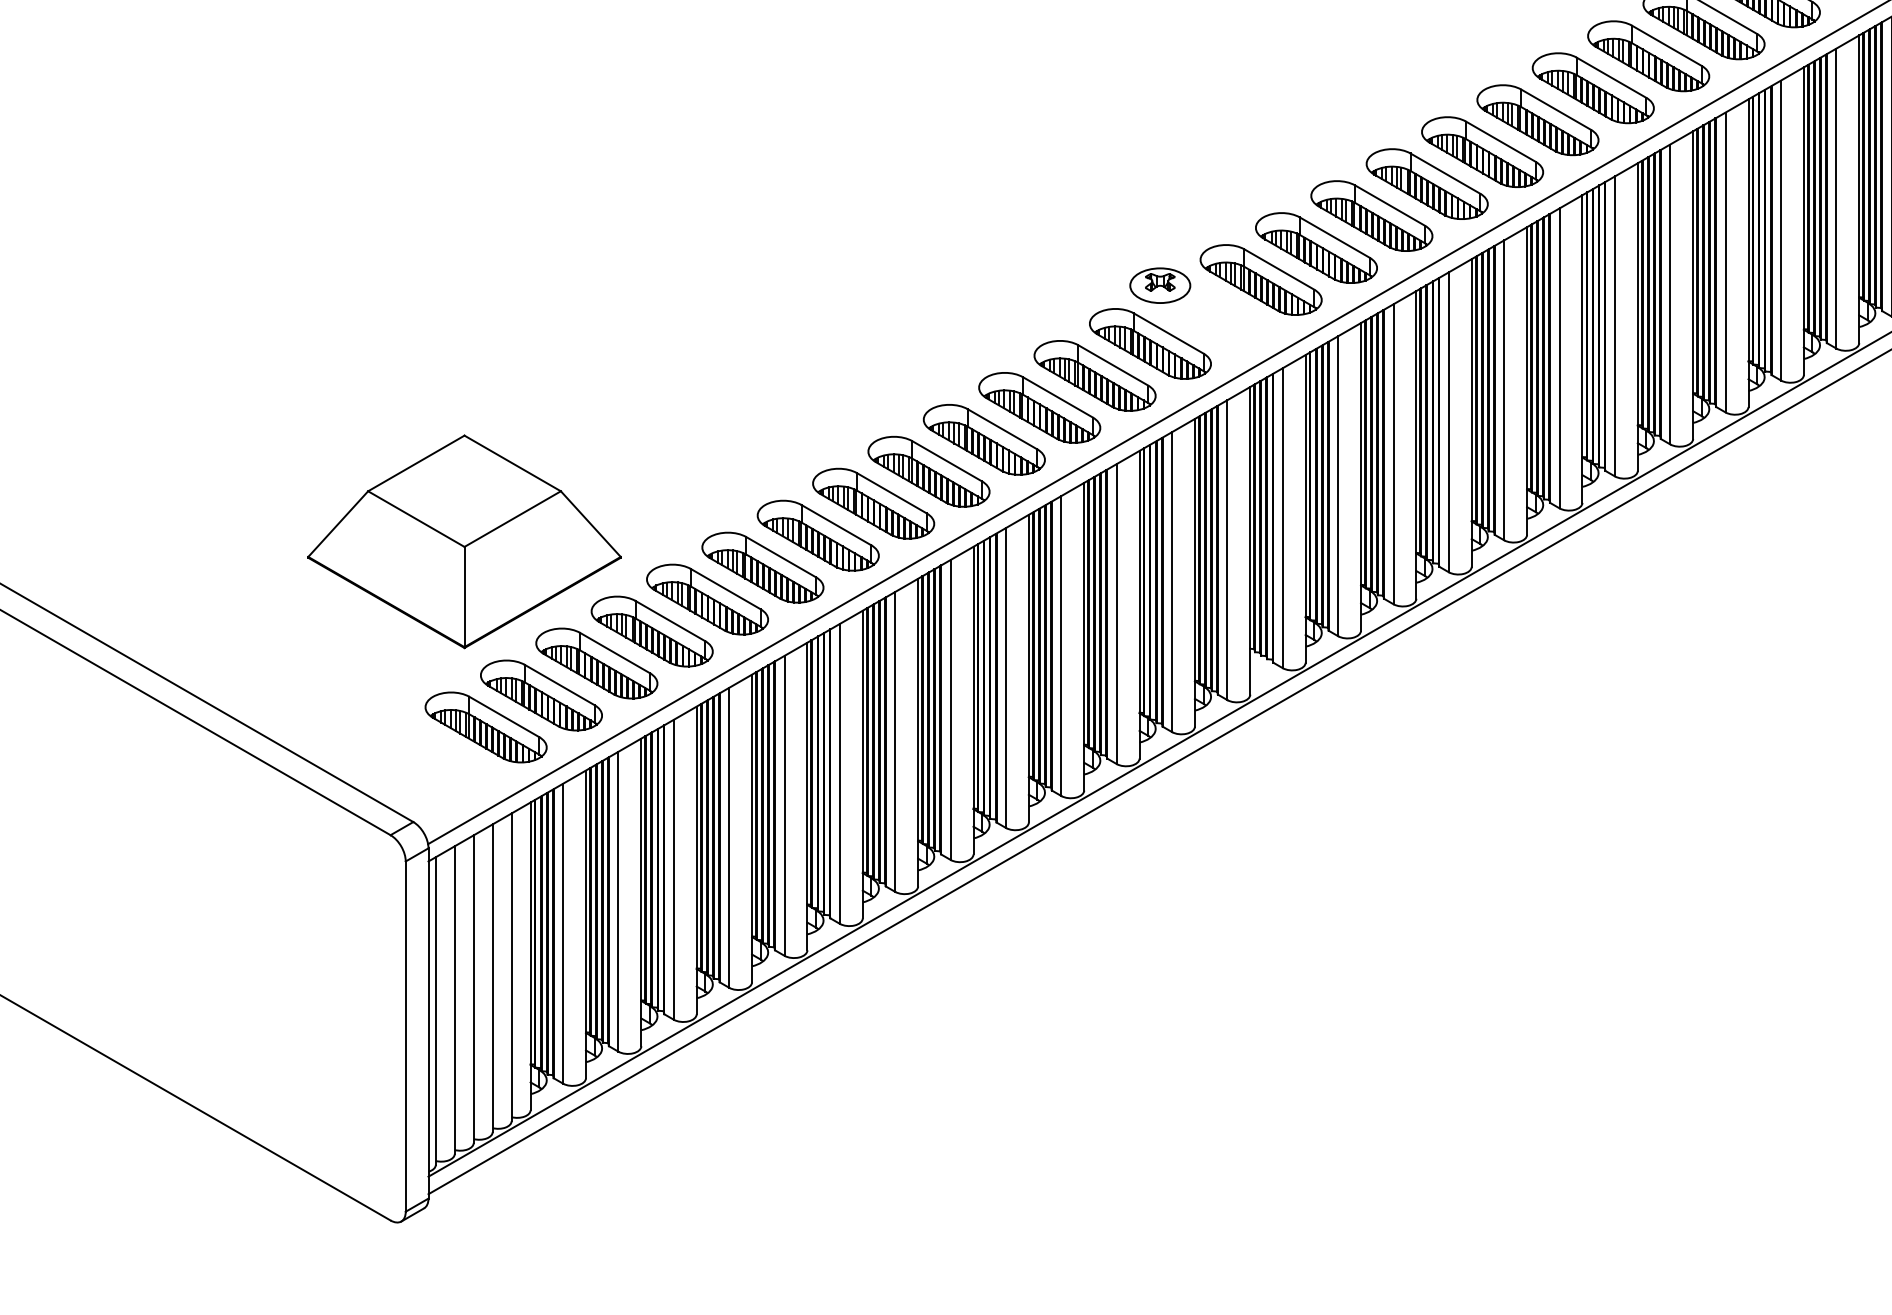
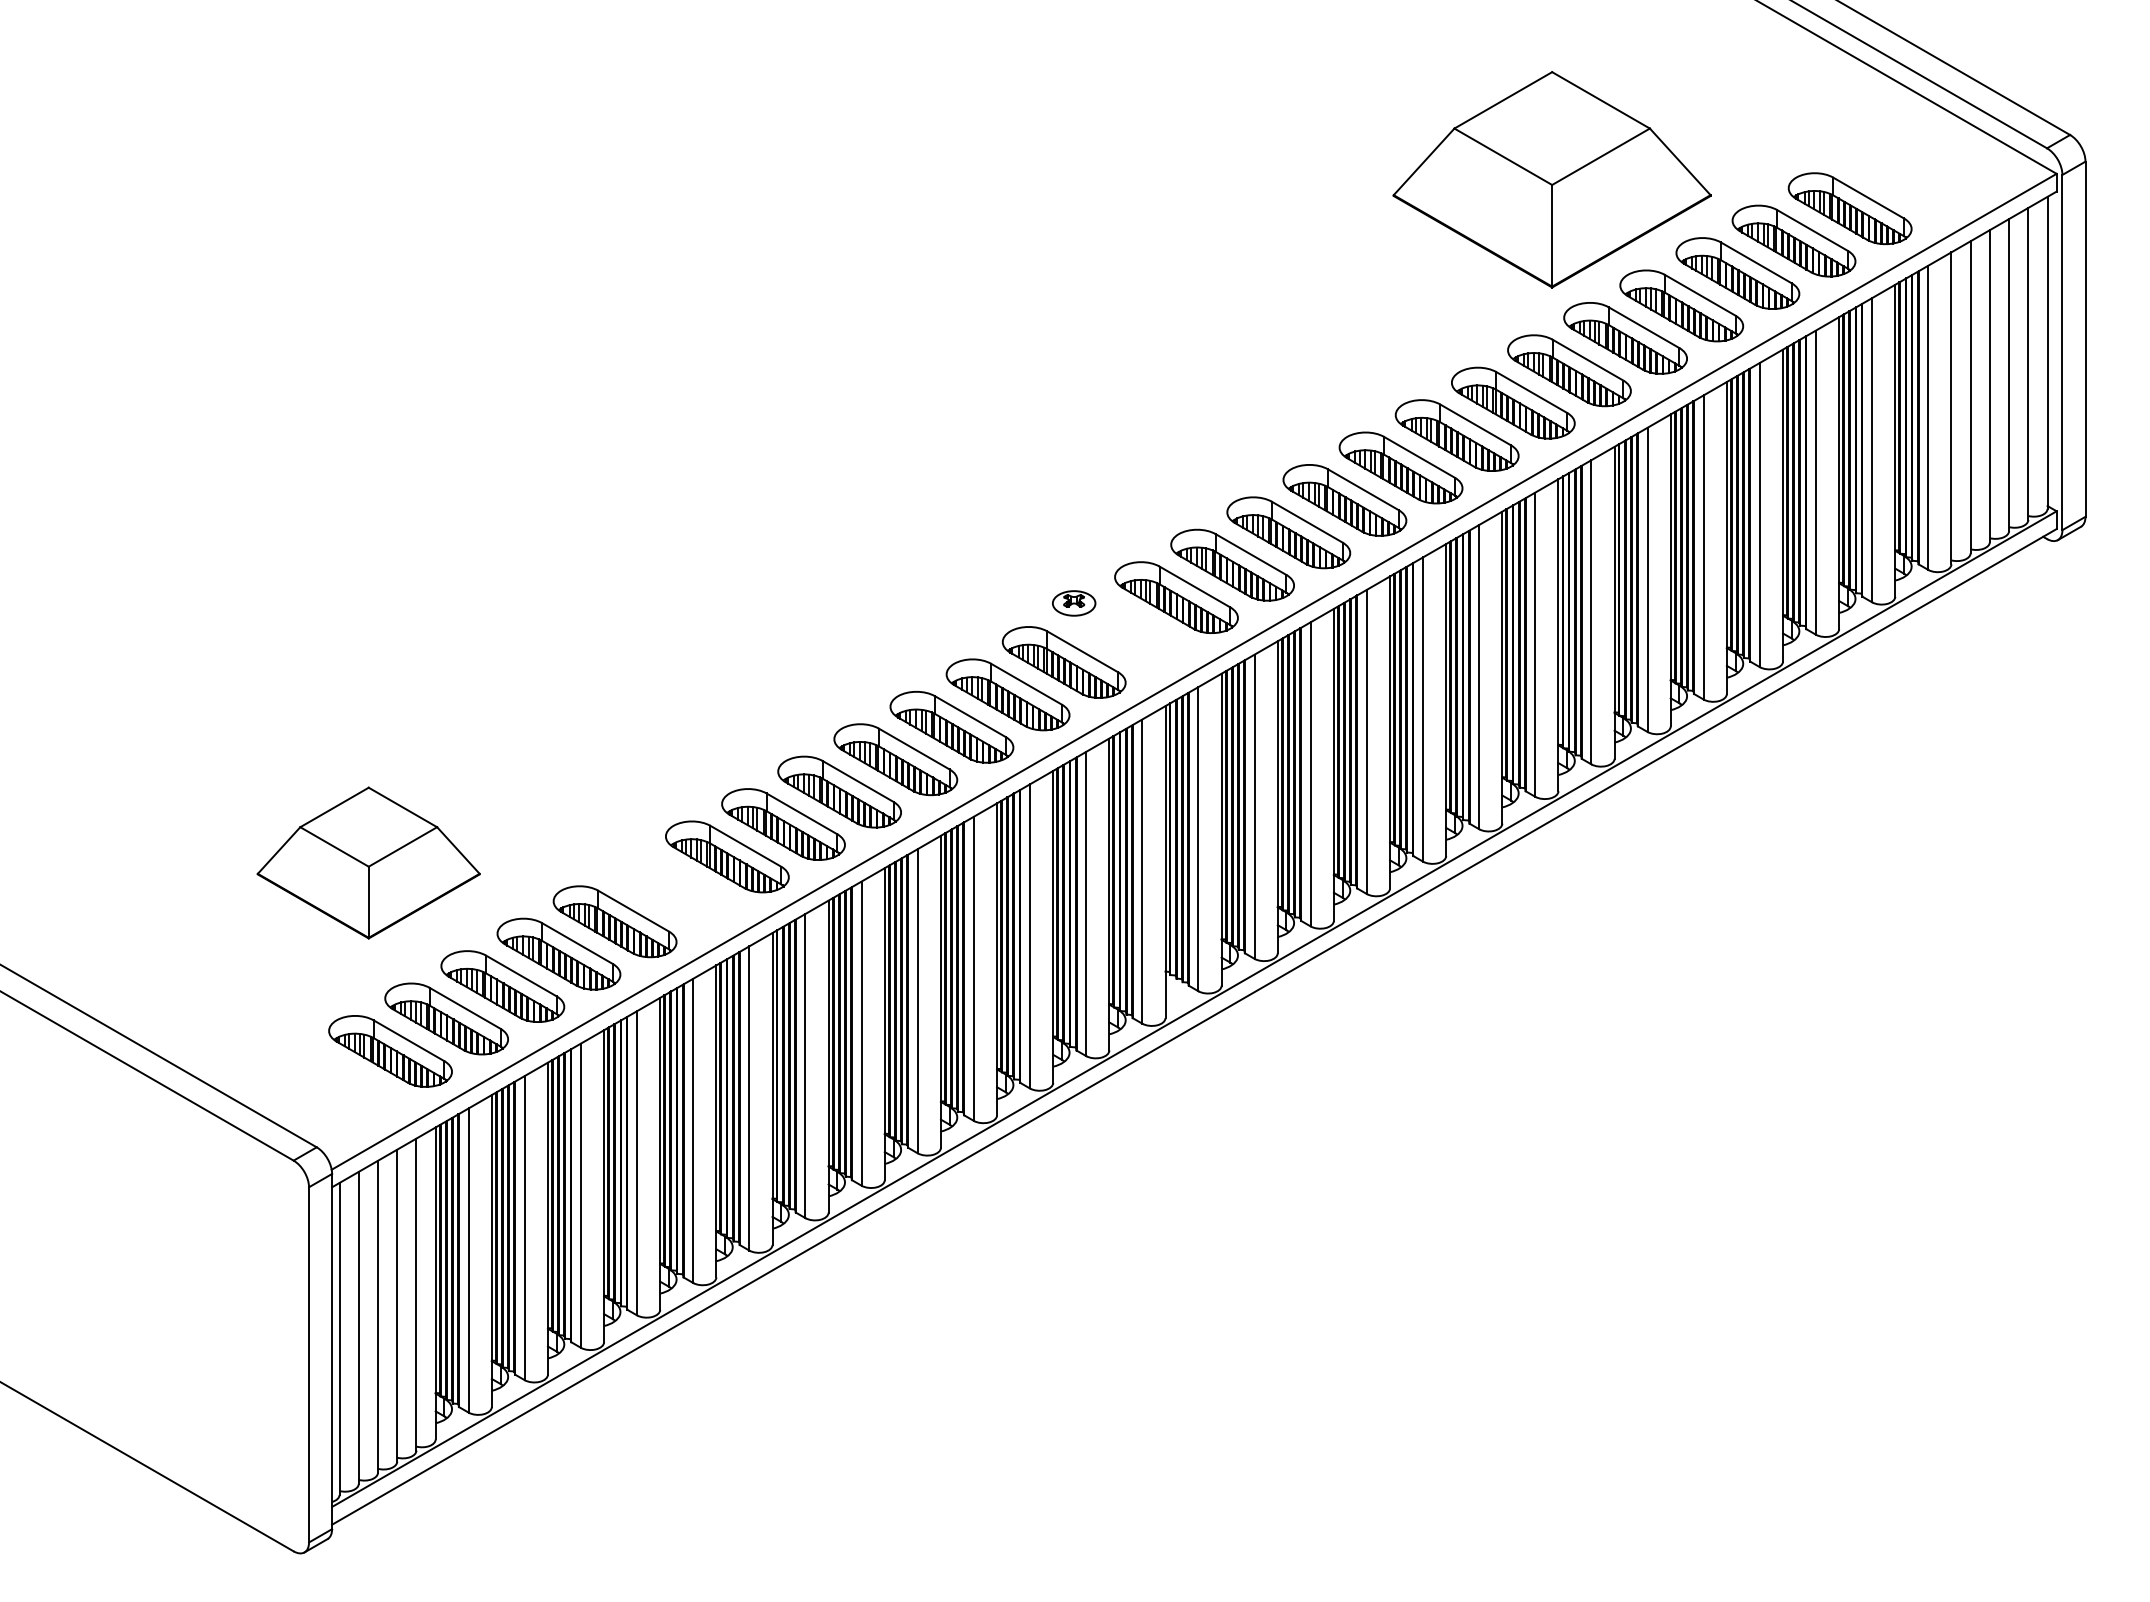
part: (1159, 285) -> (1073, 603), size x0.7
part: (464, 541) -> (368, 862), size x0.7
part: (763, 567) -> (671, 889), removed

